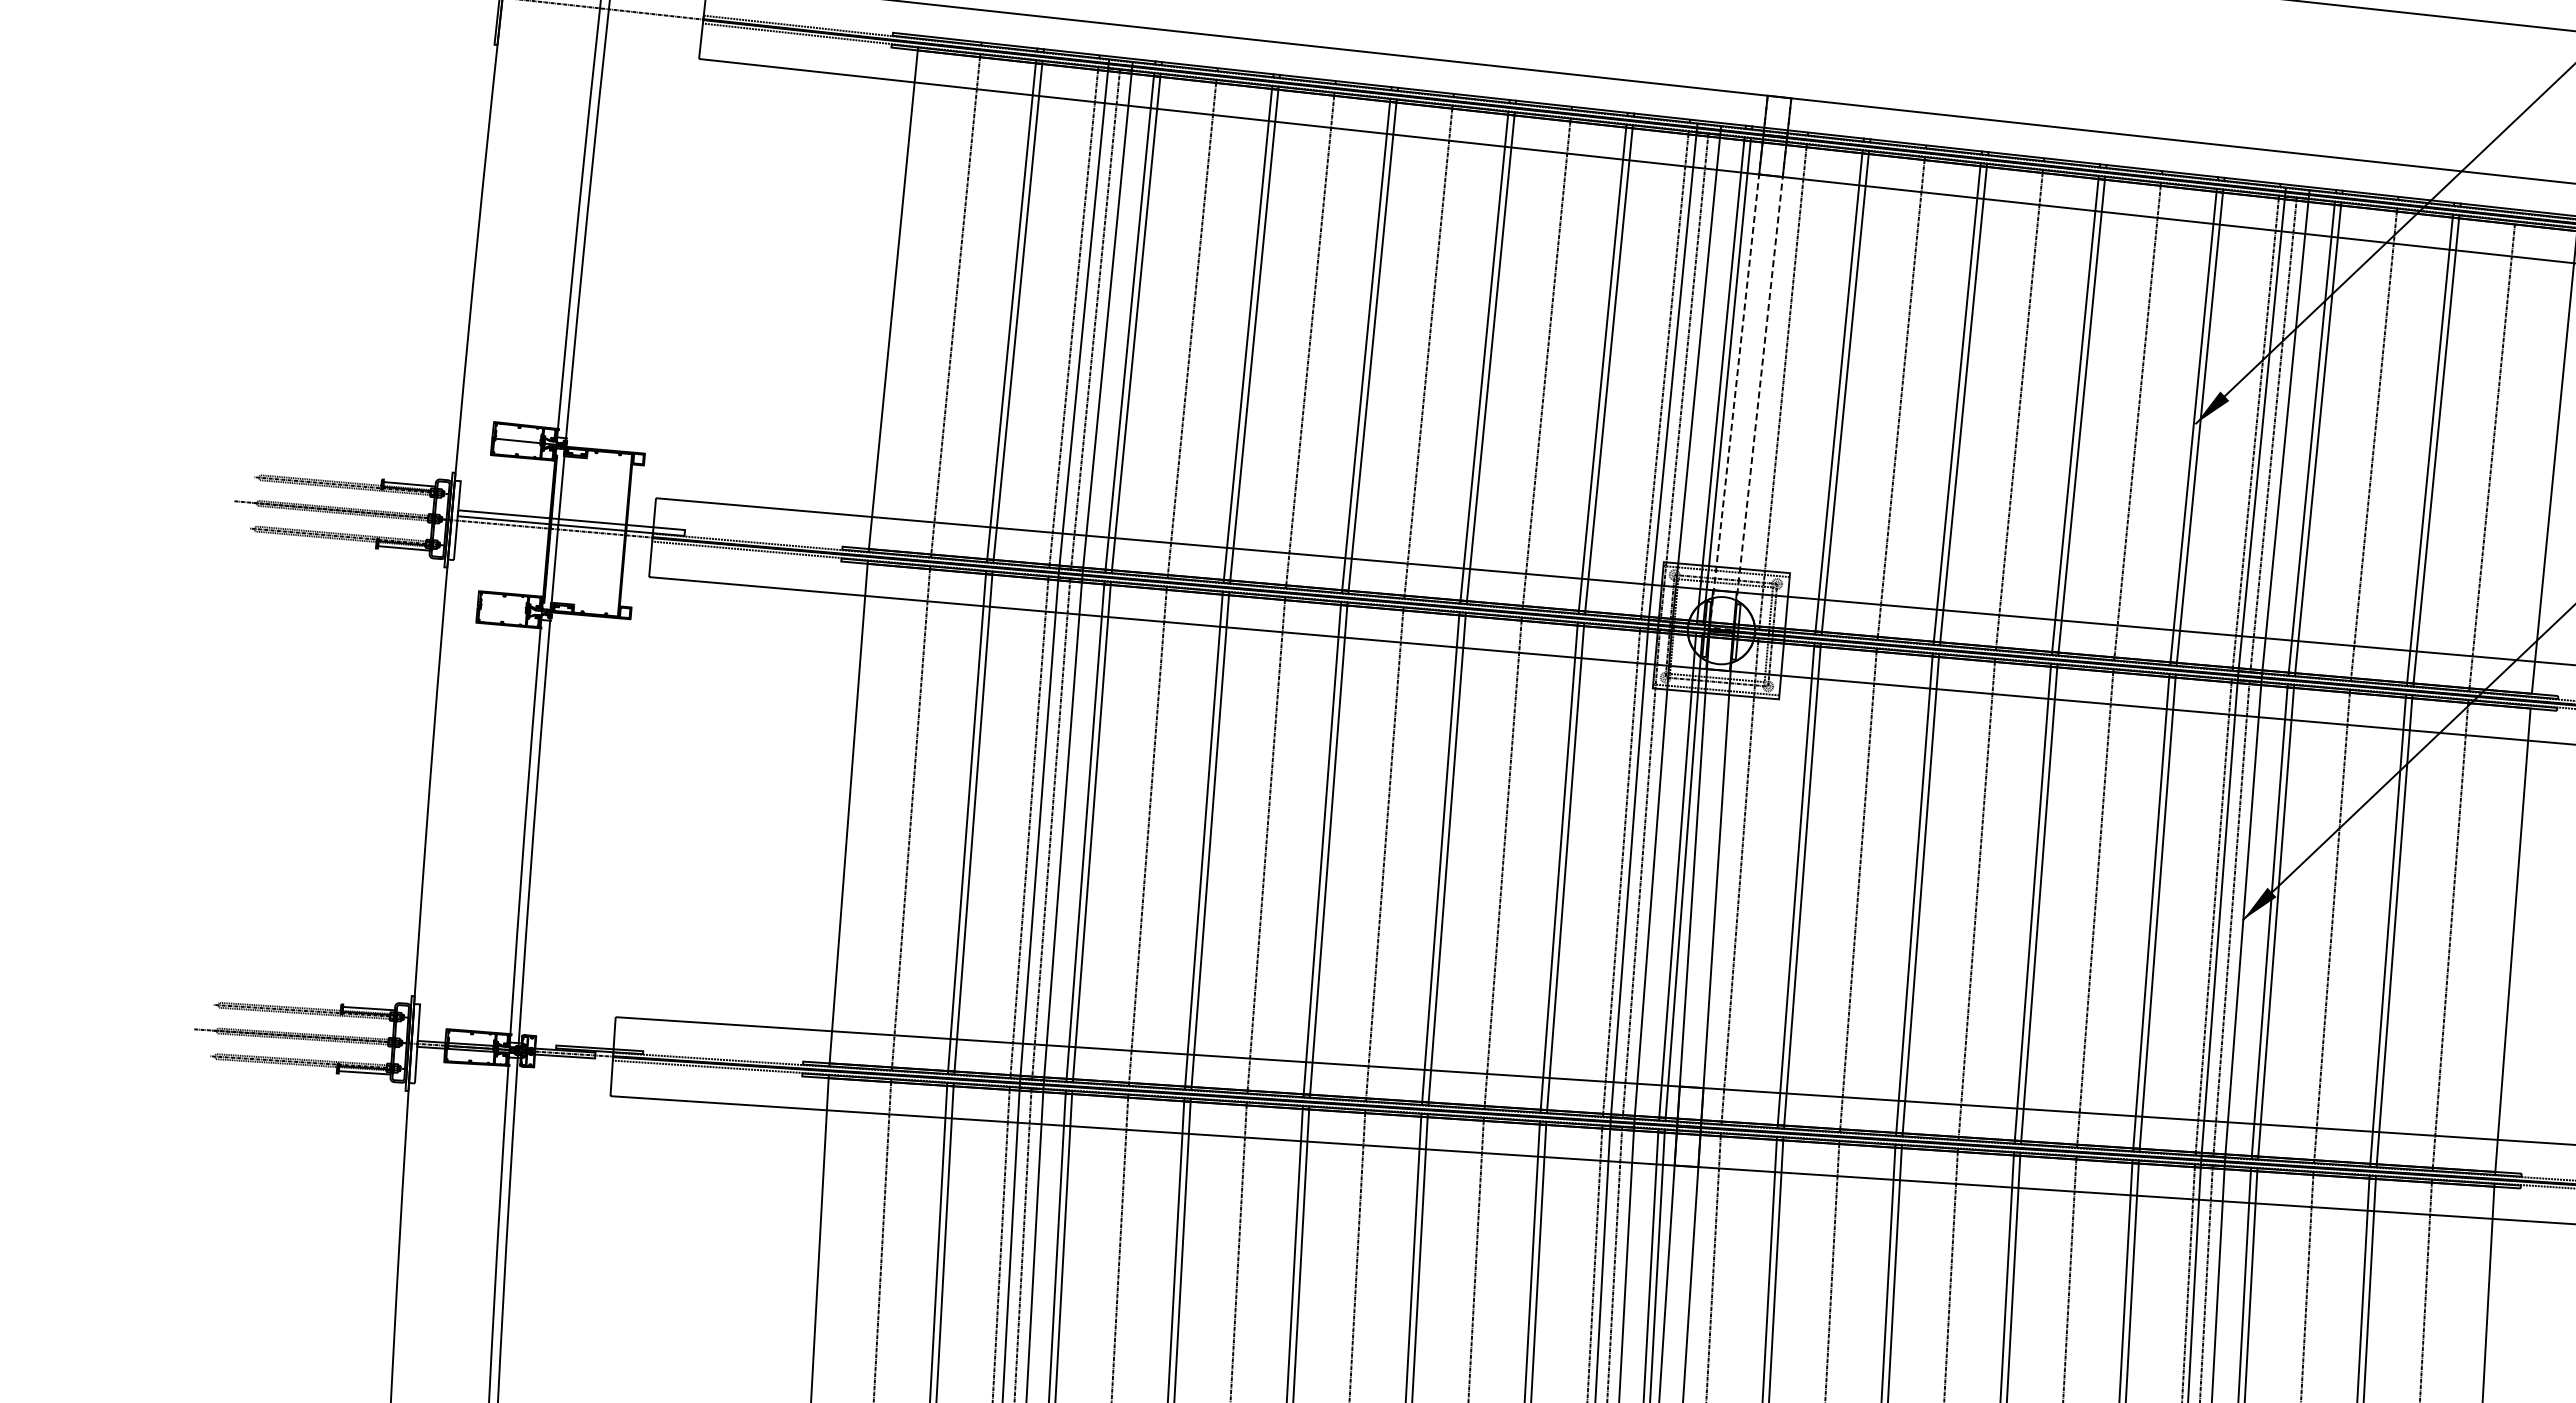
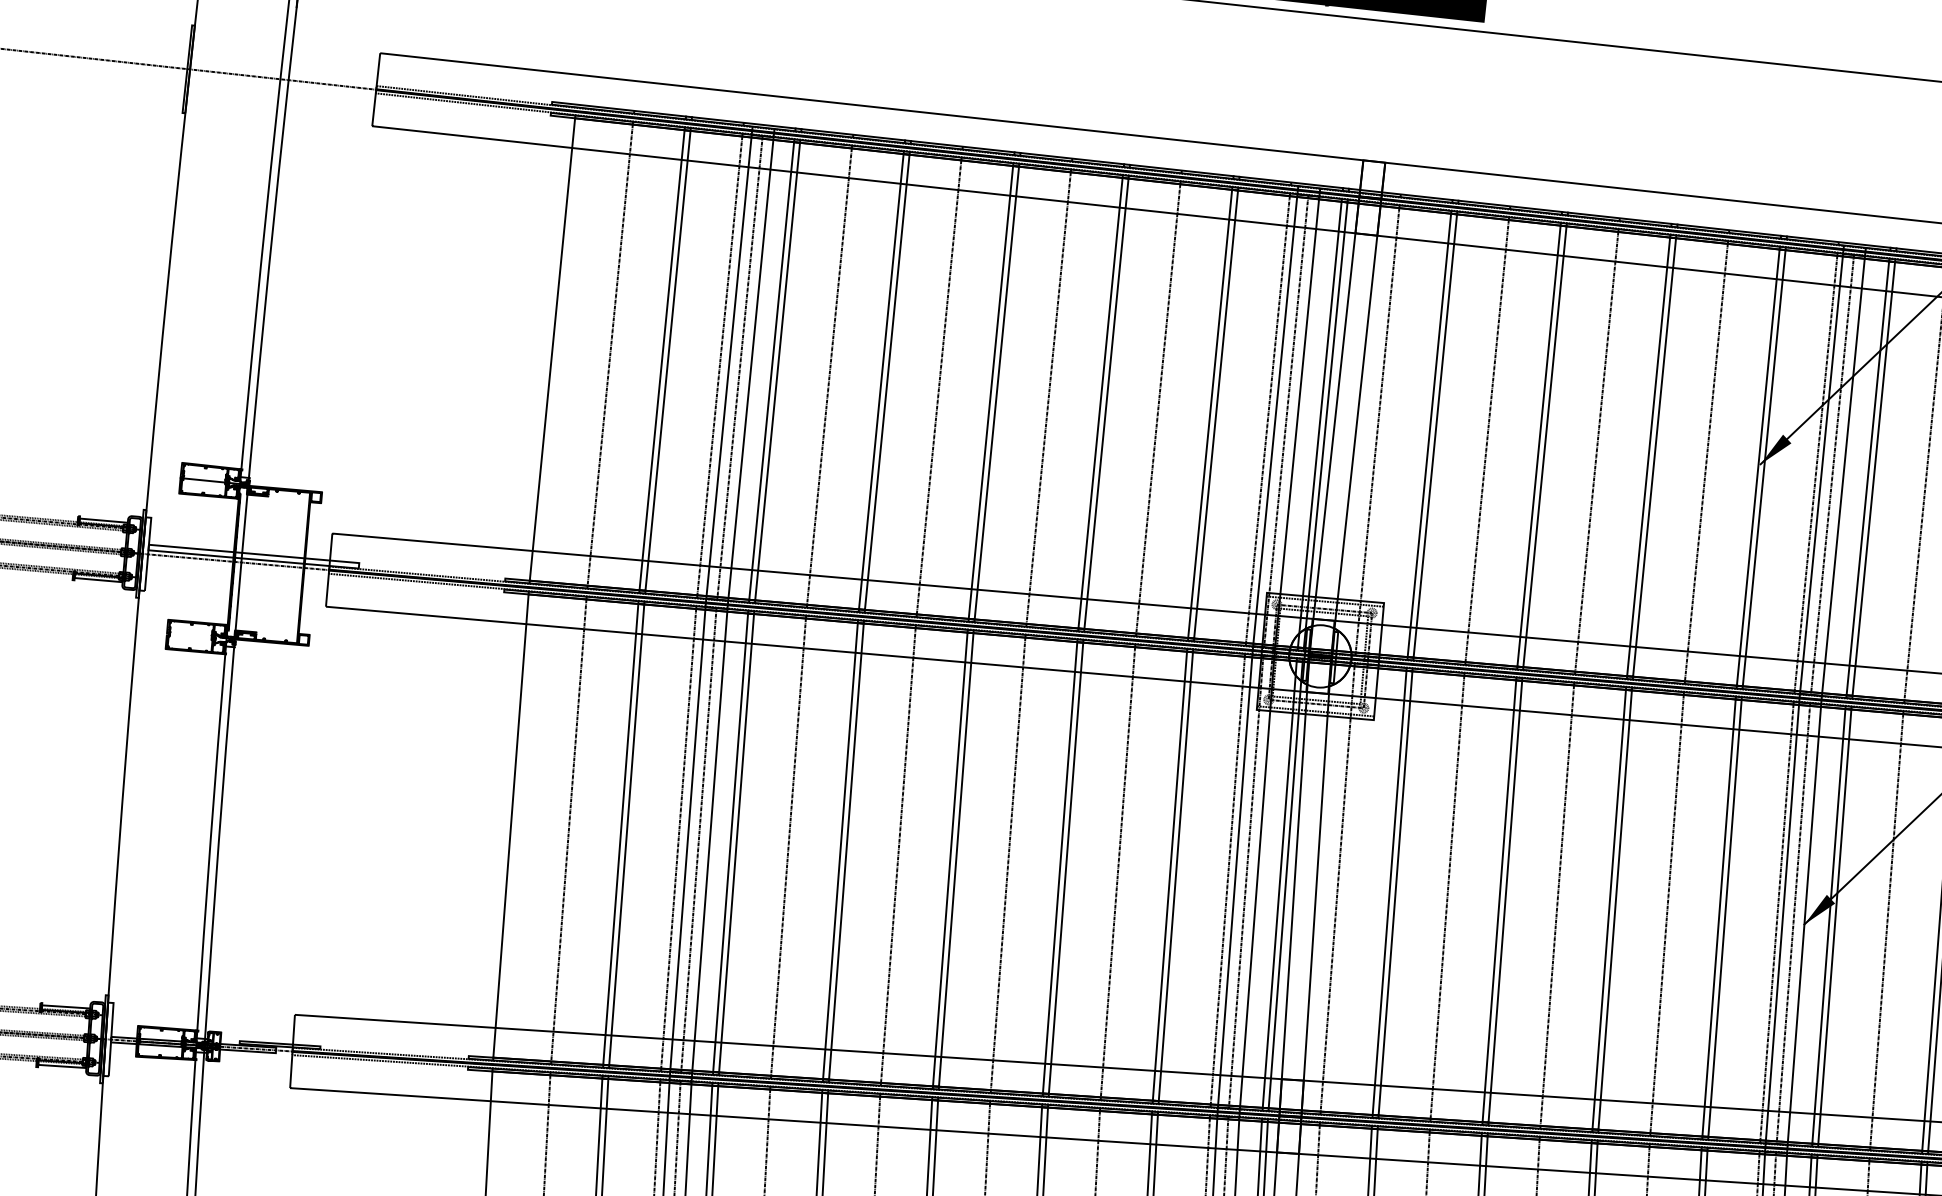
line: (1721, 628) -> (1320, 654), dashed -> solid

